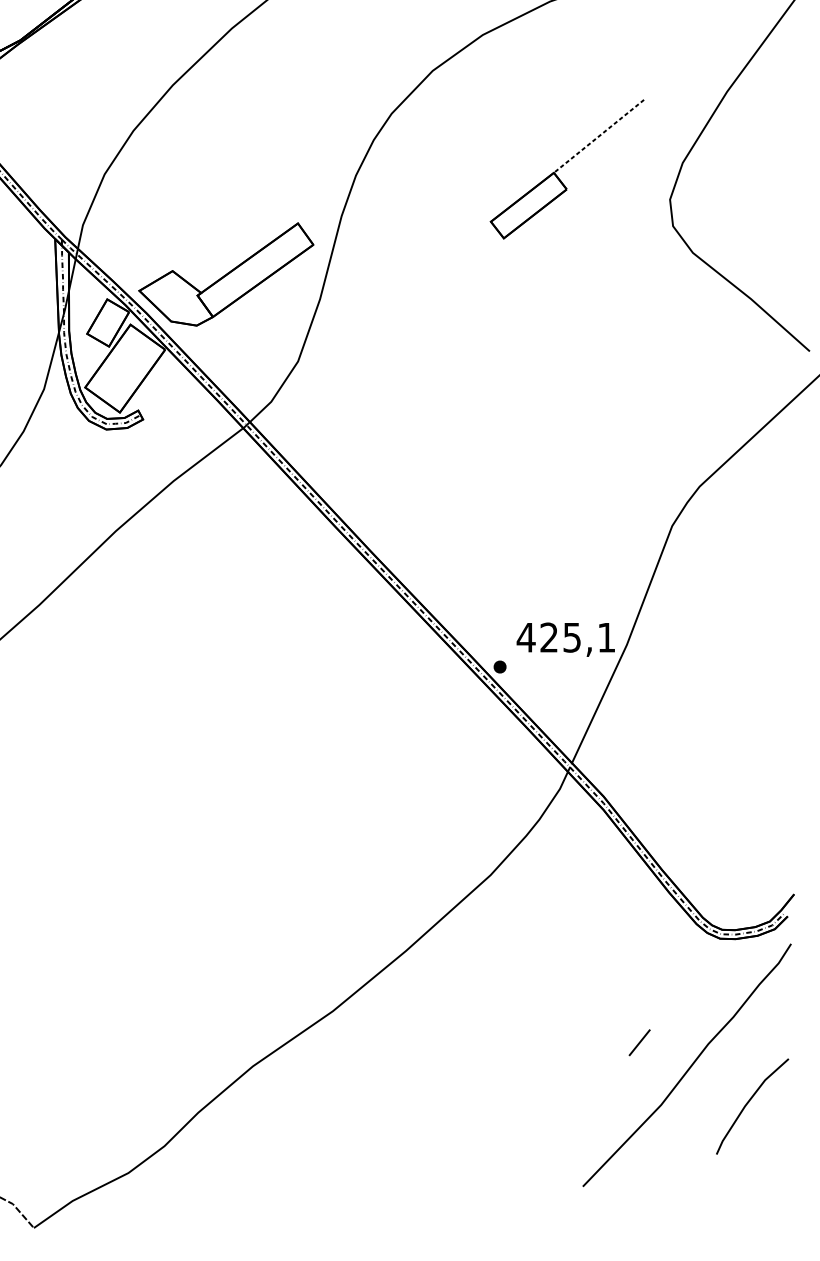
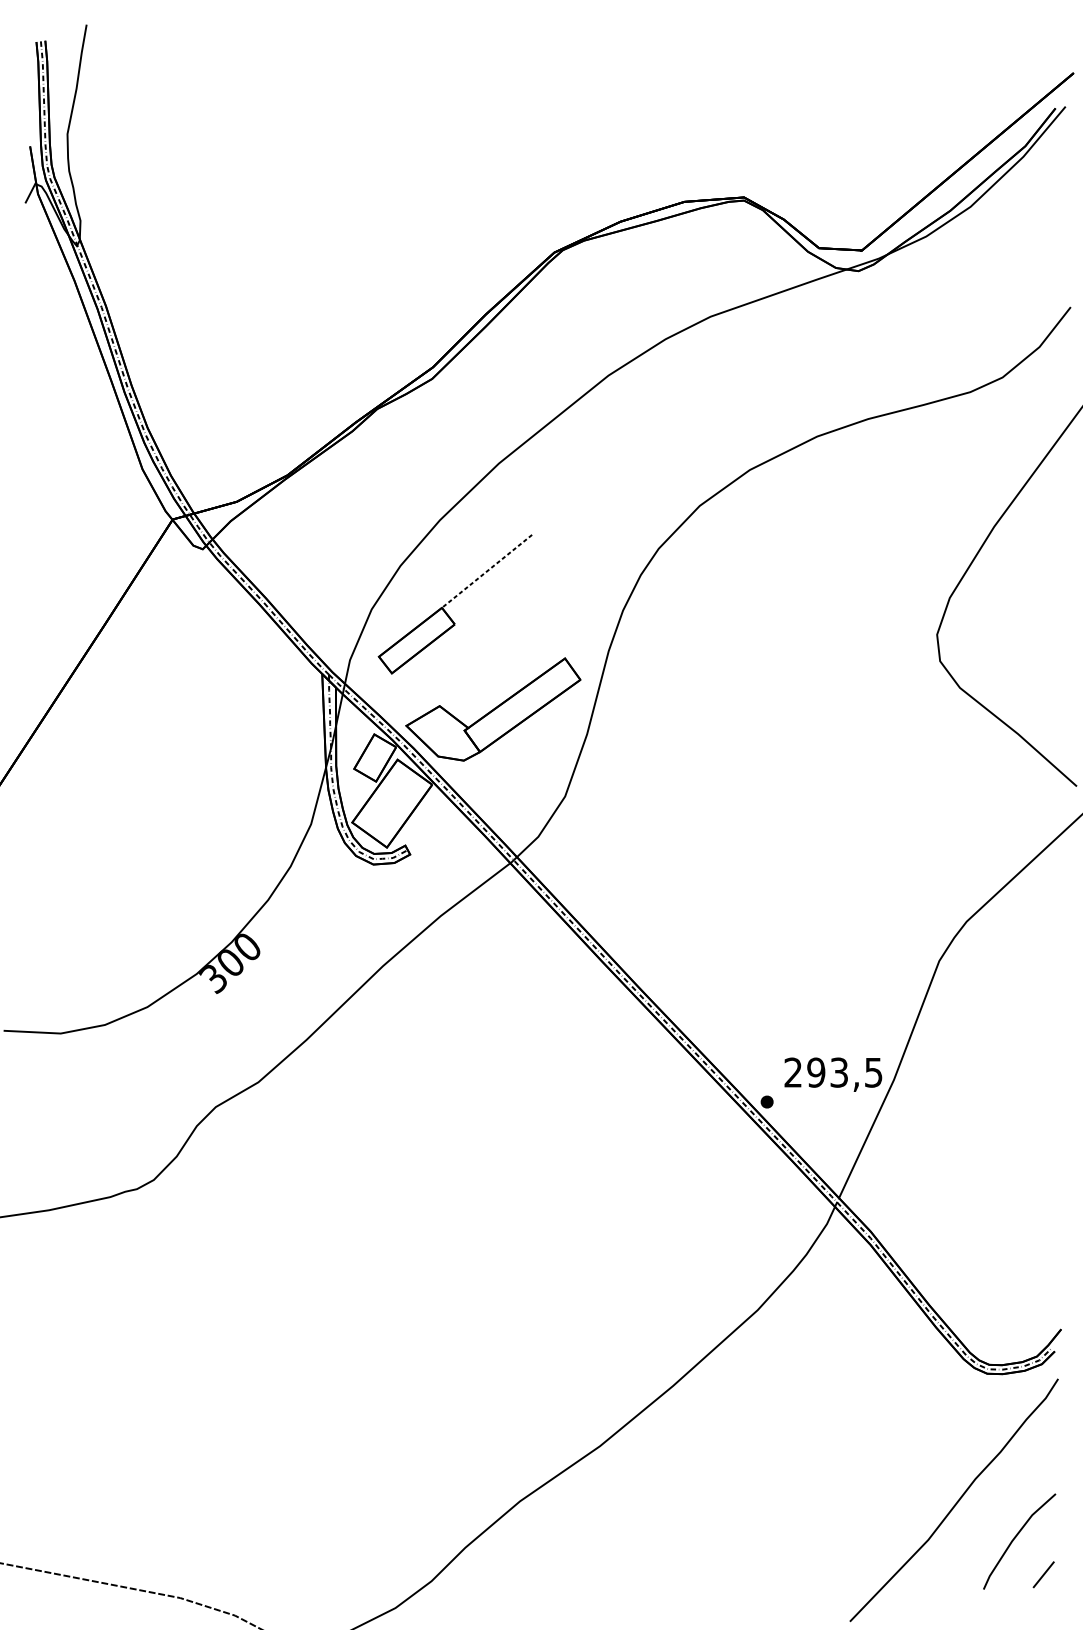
part: (566, 169) -> (454, 604), moved
text: (565, 637) -> (832, 1072), 425,1 -> 293,5
line: (639, 1042) -> (1043, 1574), moved

